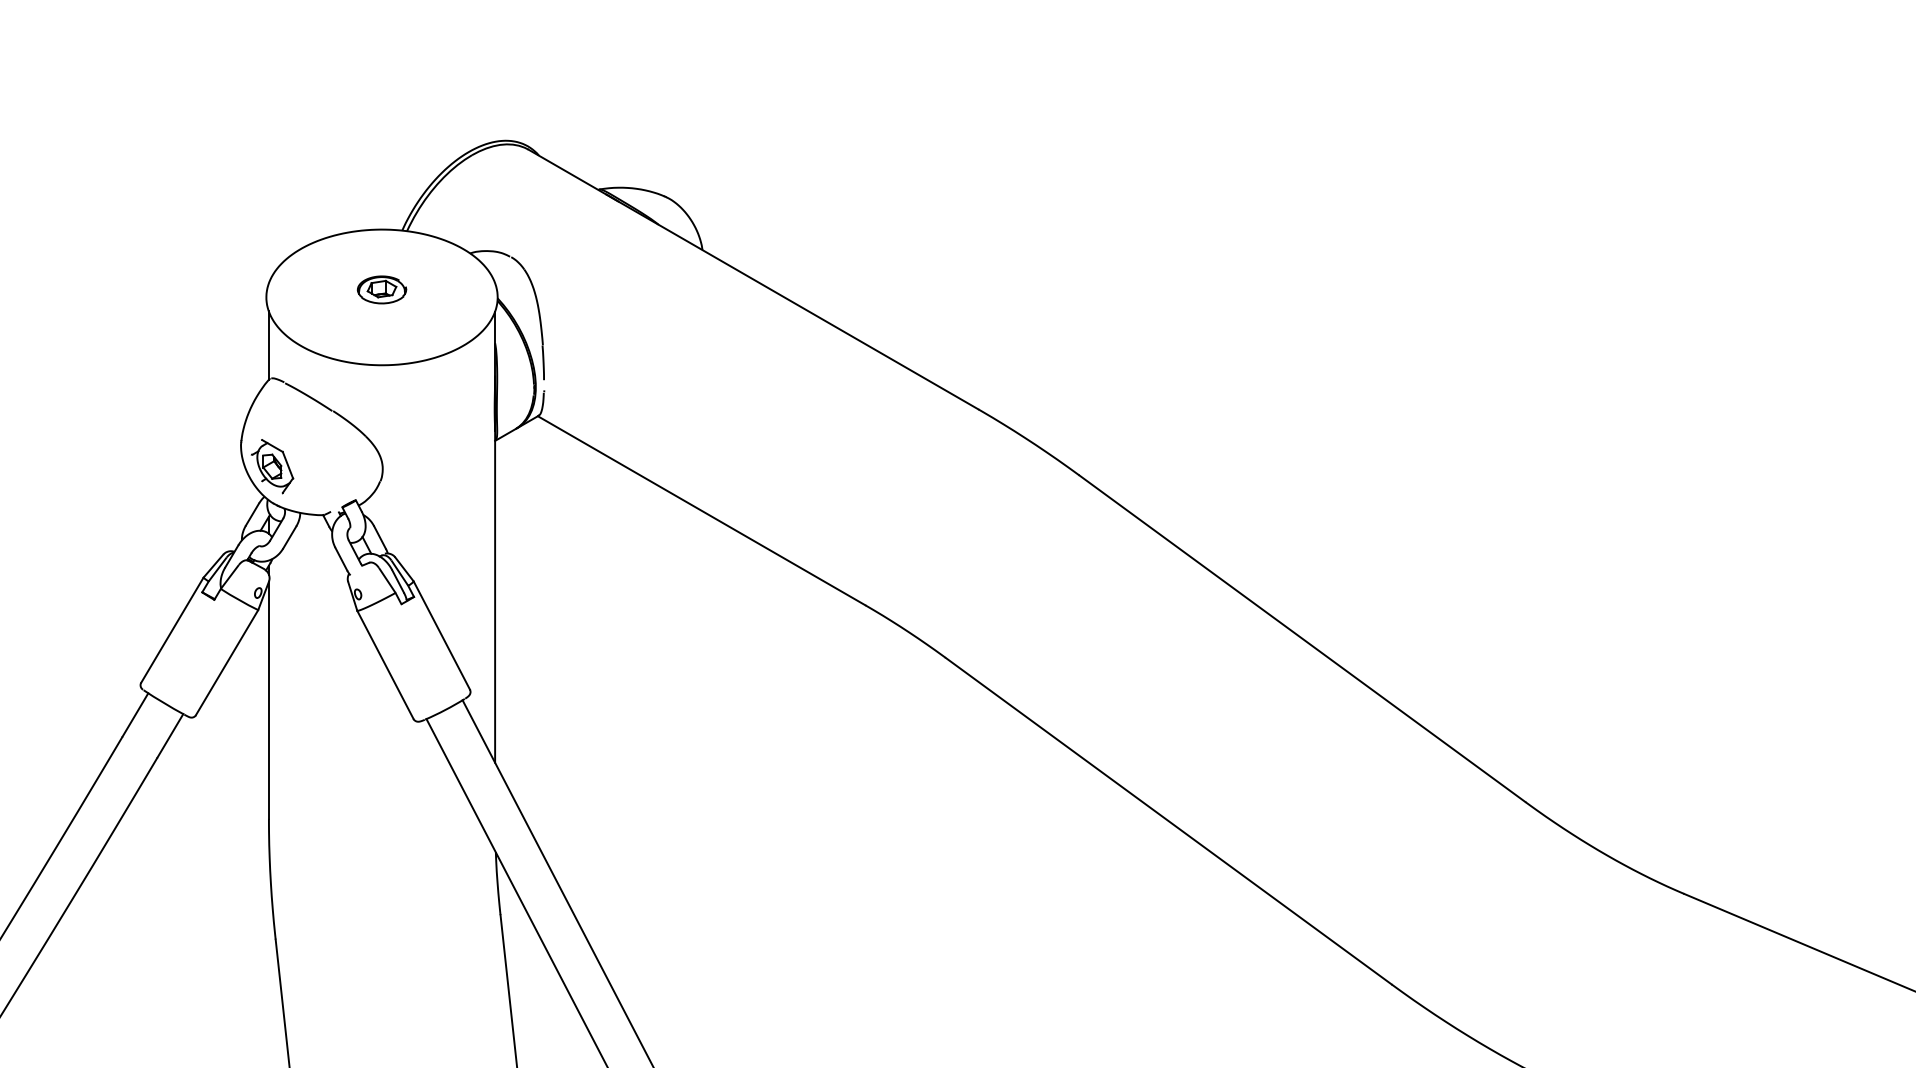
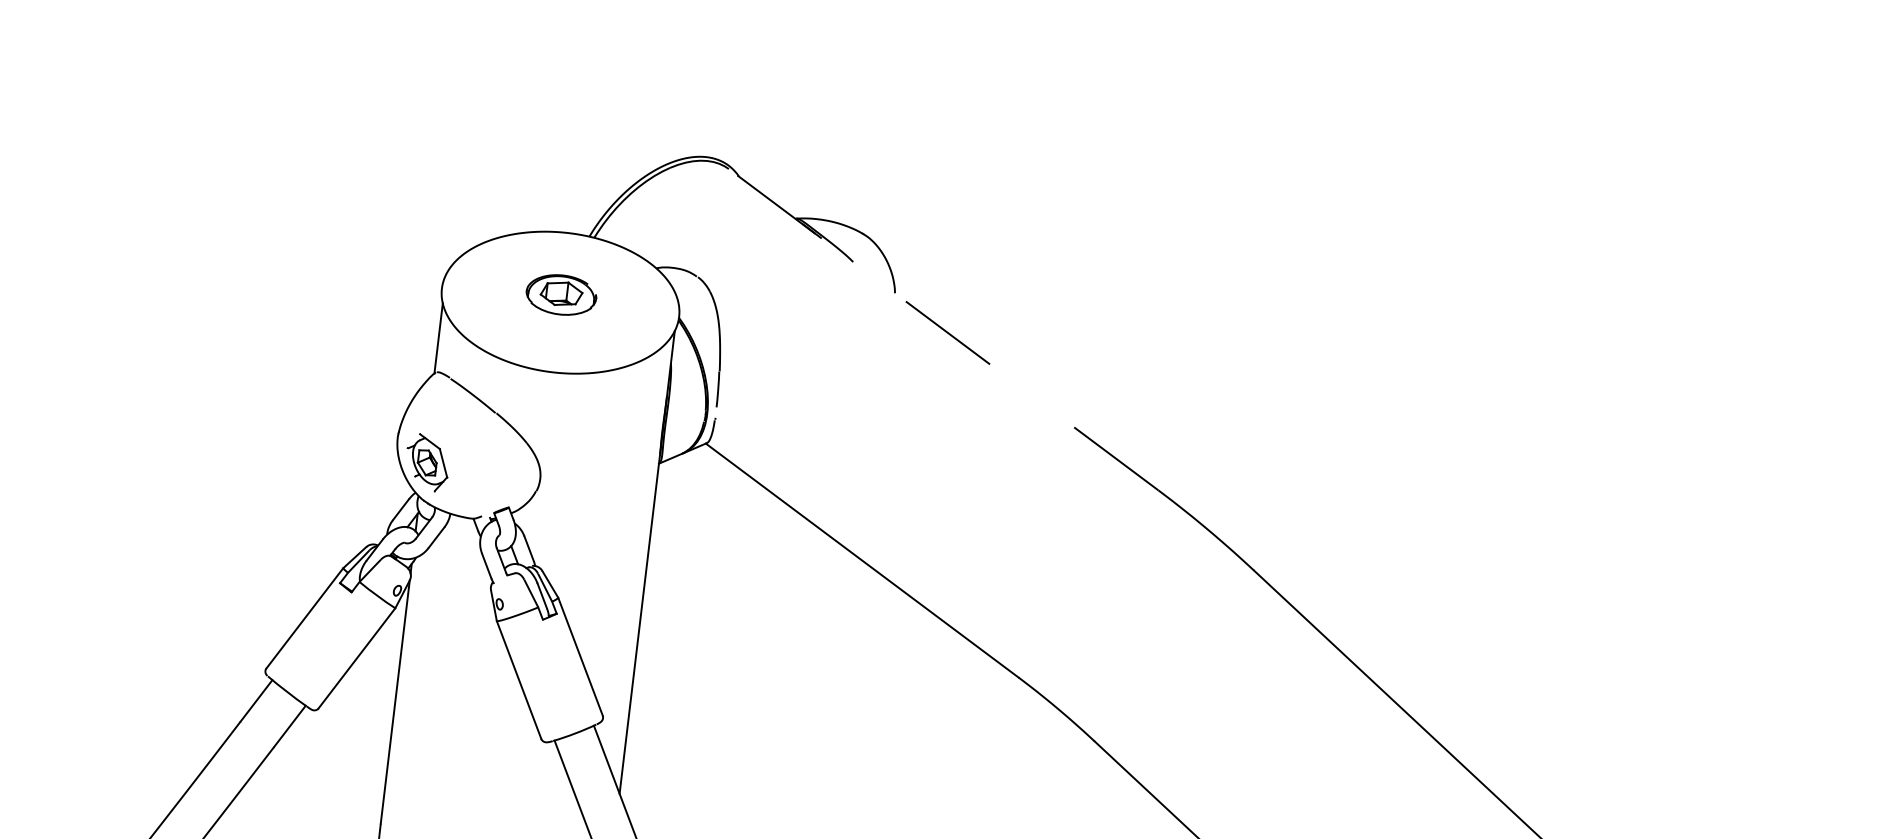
line: (753, 279) -> (943, 329), solid -> dashed
part: (381, 289) -> (560, 294), size x1.4

